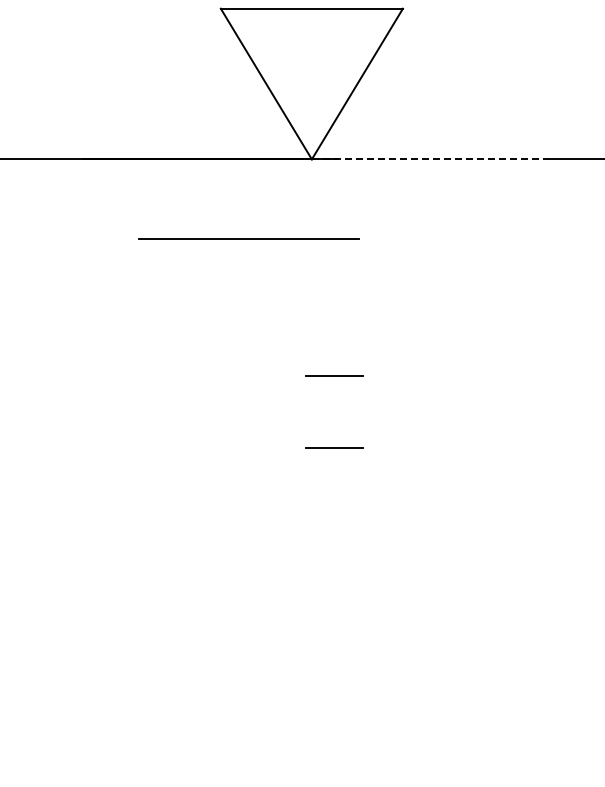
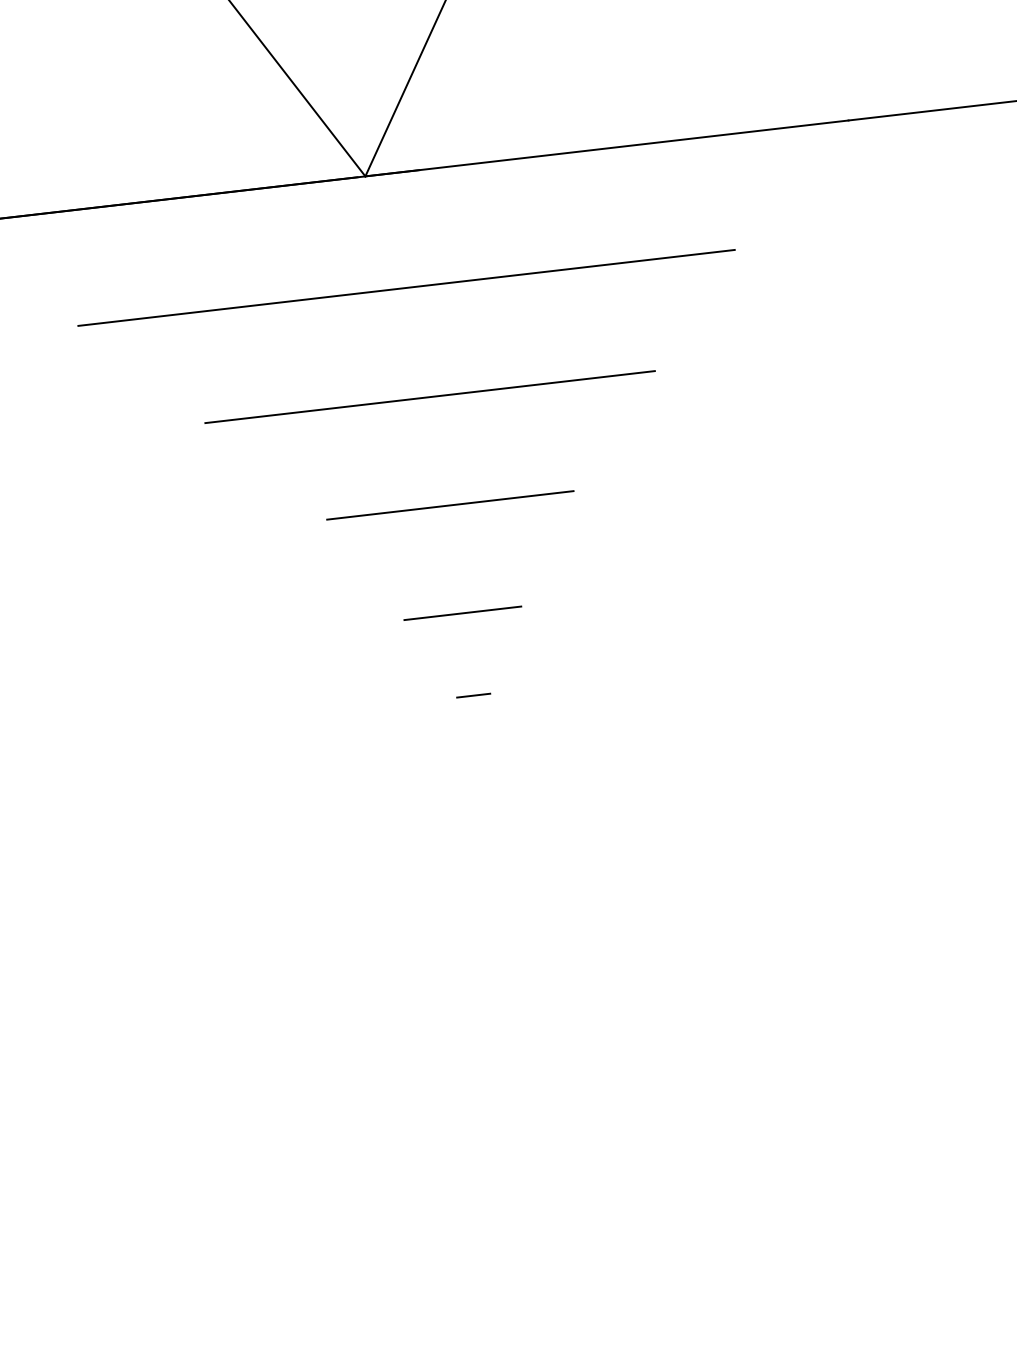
line: (430, 159) -> (607, 148), dashed -> solid
line: (325, 215) -> (406, 287), added
line: (248, 238) -> (429, 396), moved
line: (334, 323) -> (450, 506), added
line: (334, 415) -> (472, 694), added
line: (334, 447) -> (479, 759), removed

